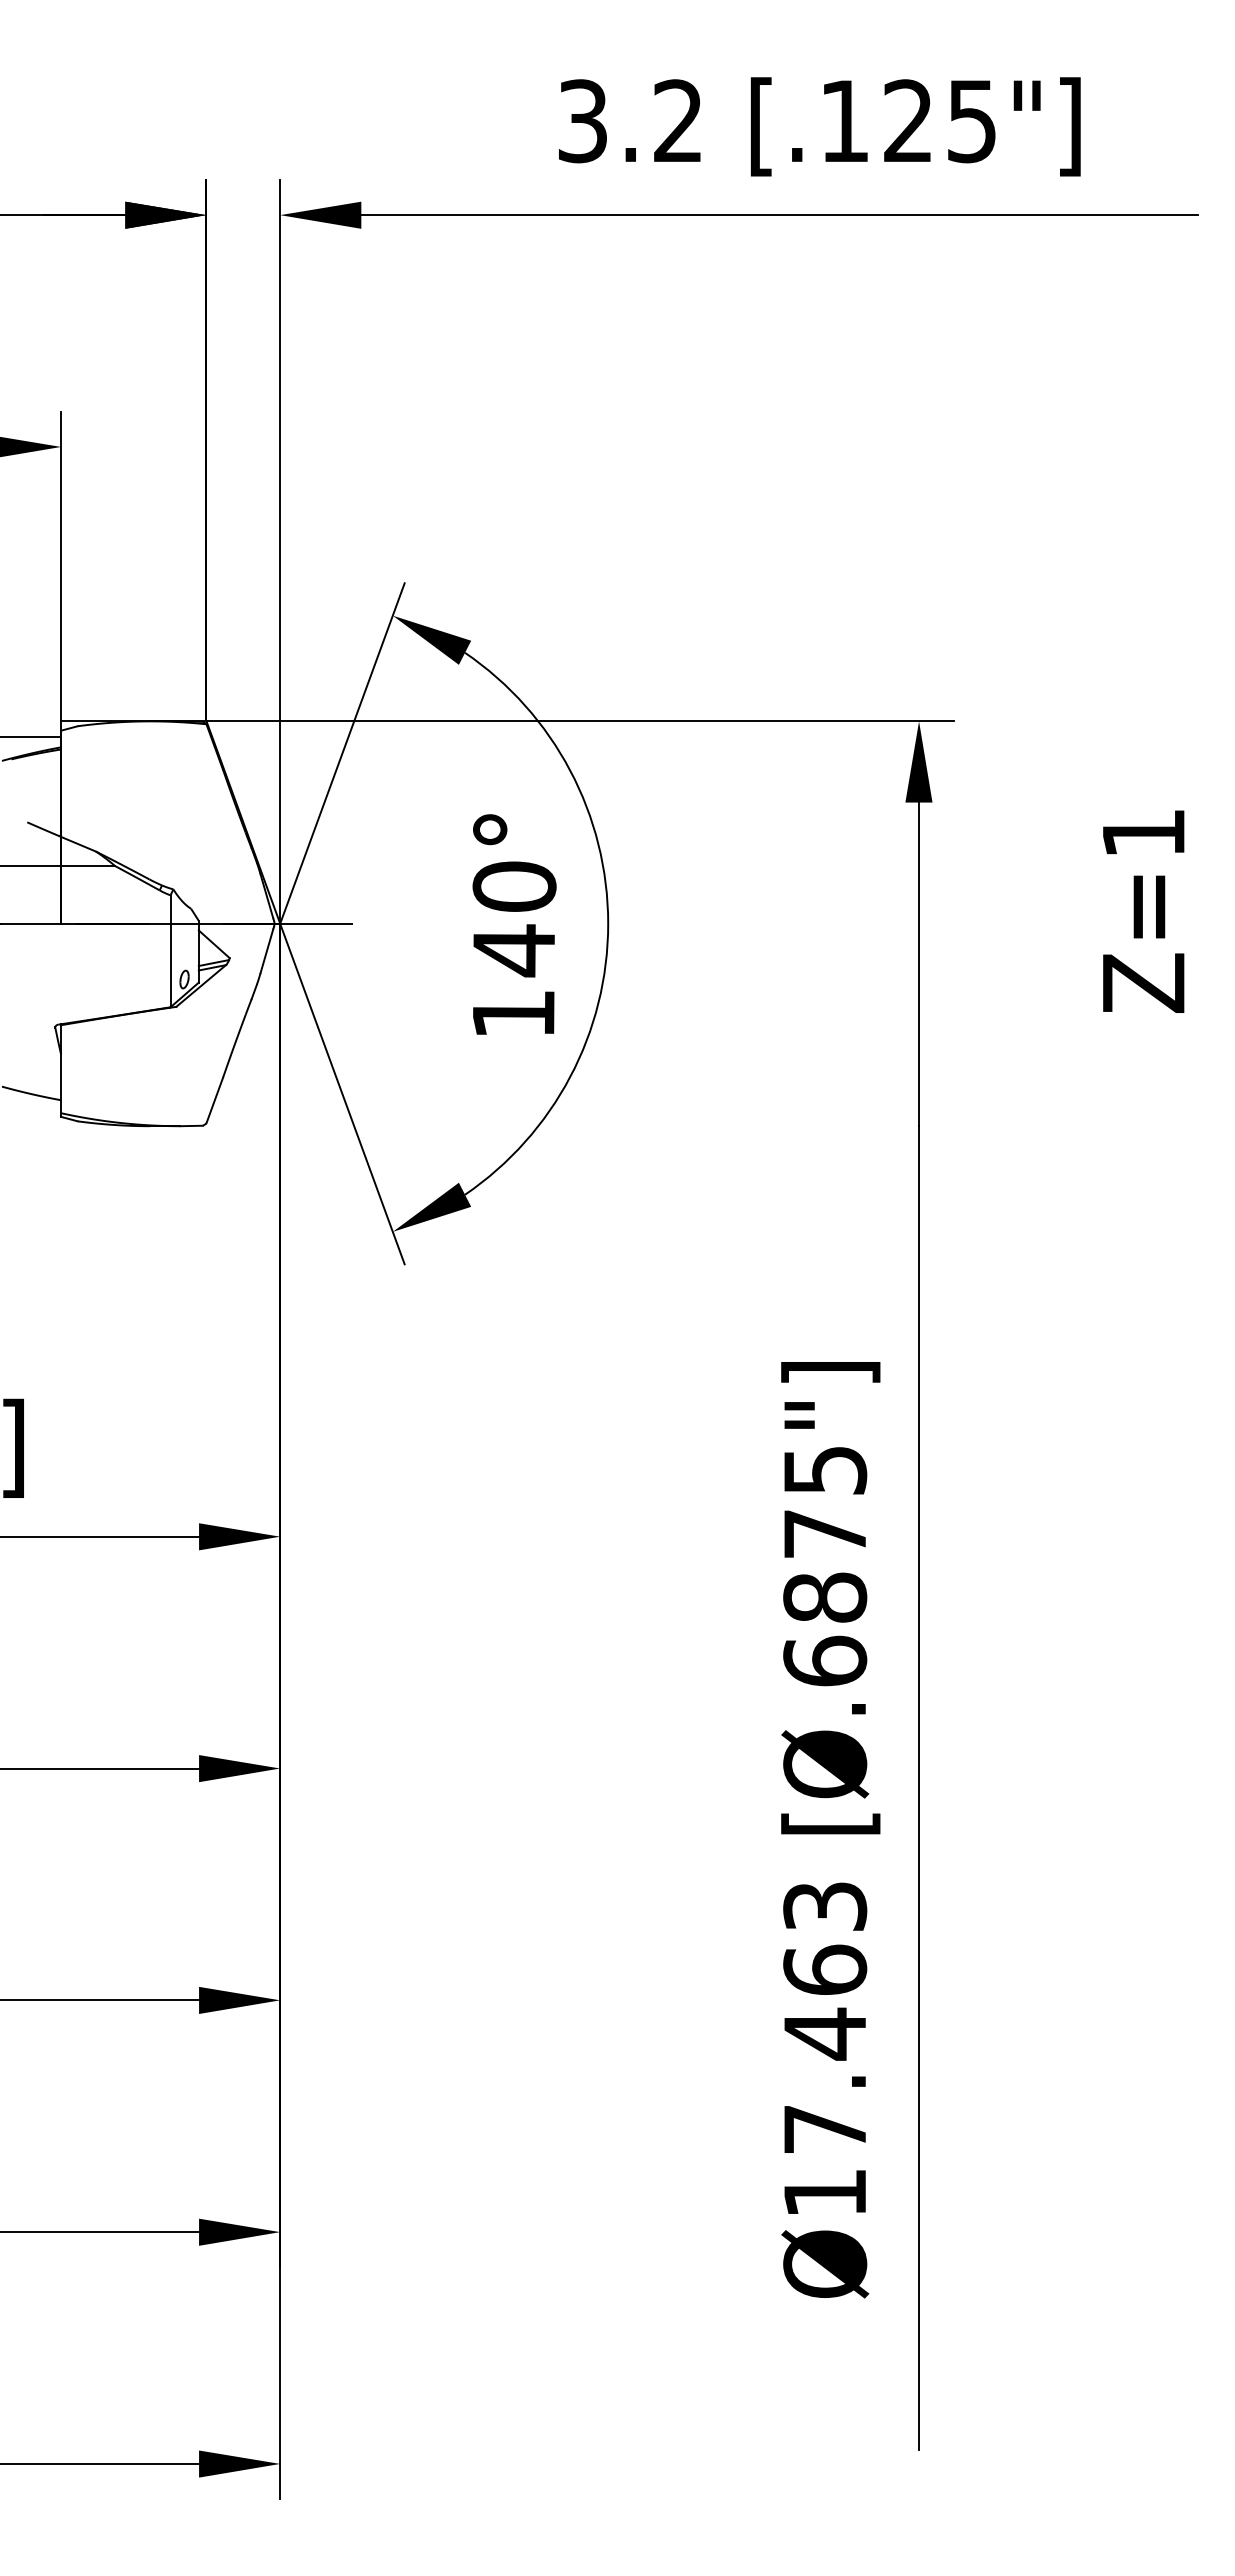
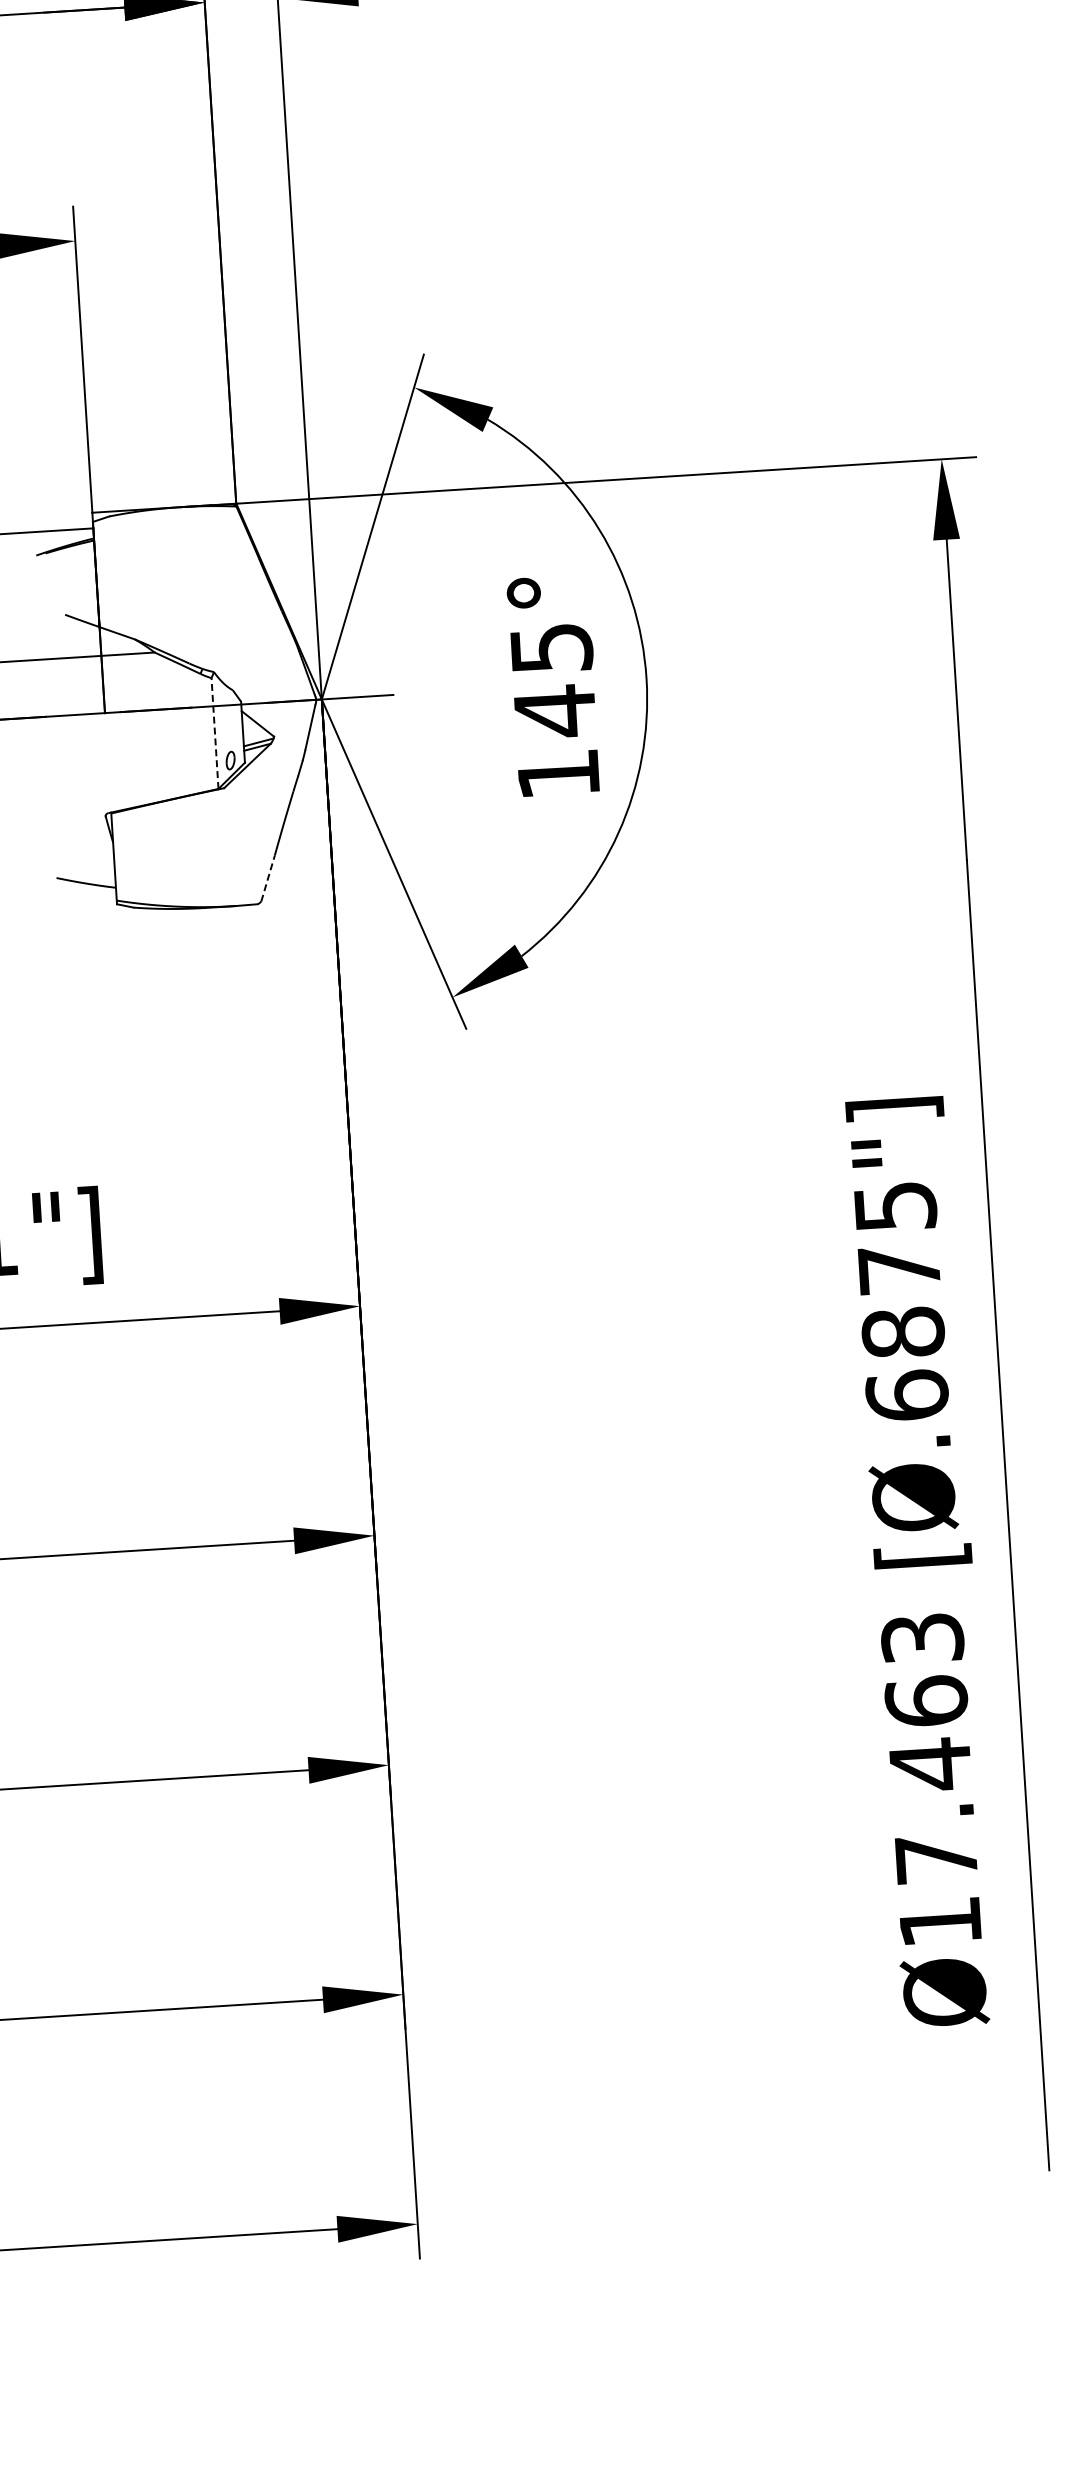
text: (514, 886) -> (551, 647), 140° -> 145°
line: (170, 951) -> (214, 733), solid -> dashed
line: (214, 1100) -> (267, 878), solid -> dashed

